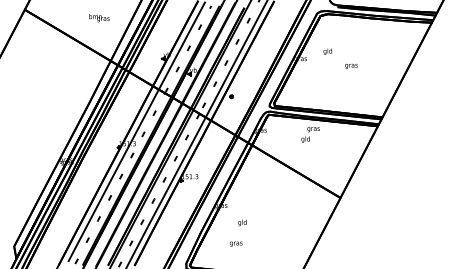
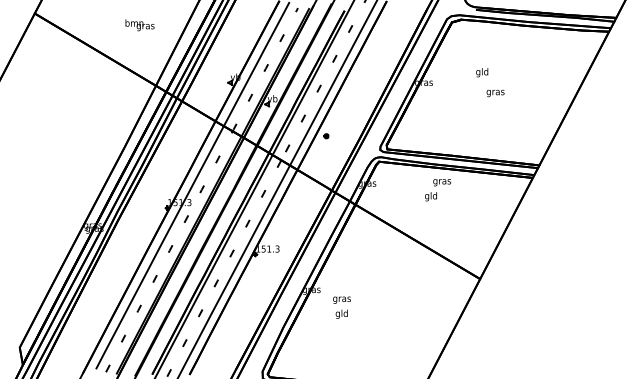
text: (328, 51) -> (482, 72), moved
text: (235, 243) -> (341, 299), moved

